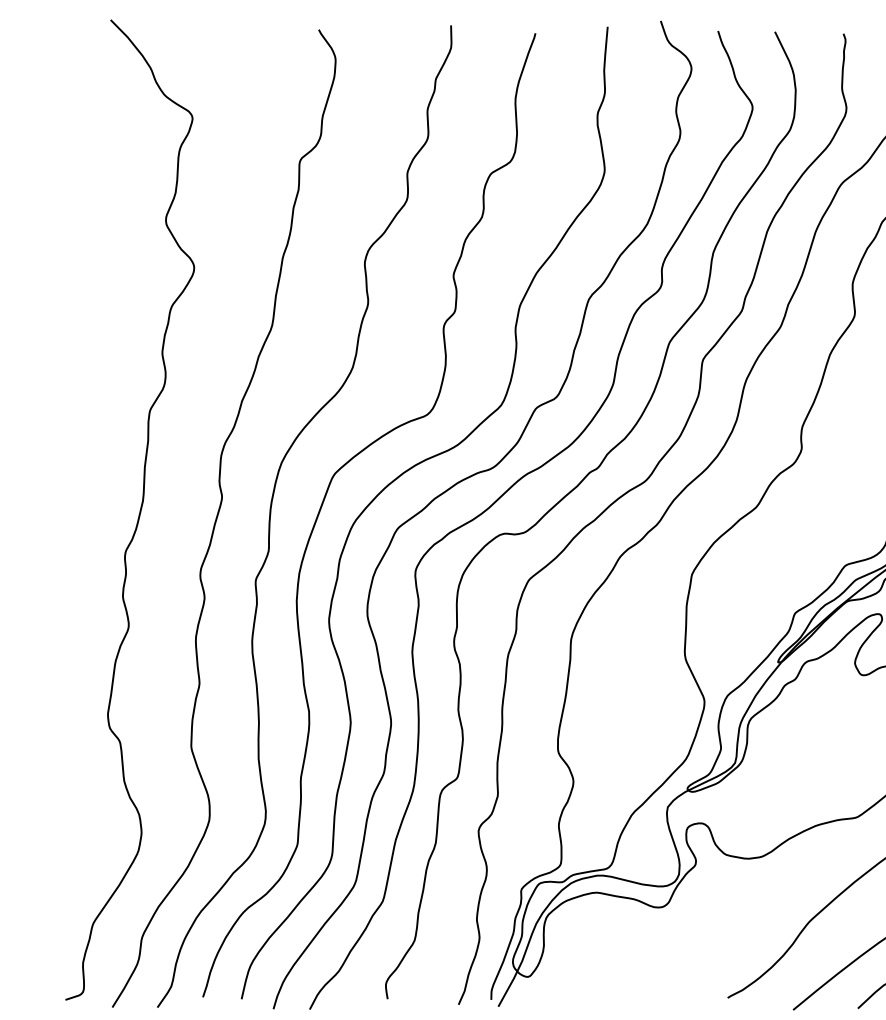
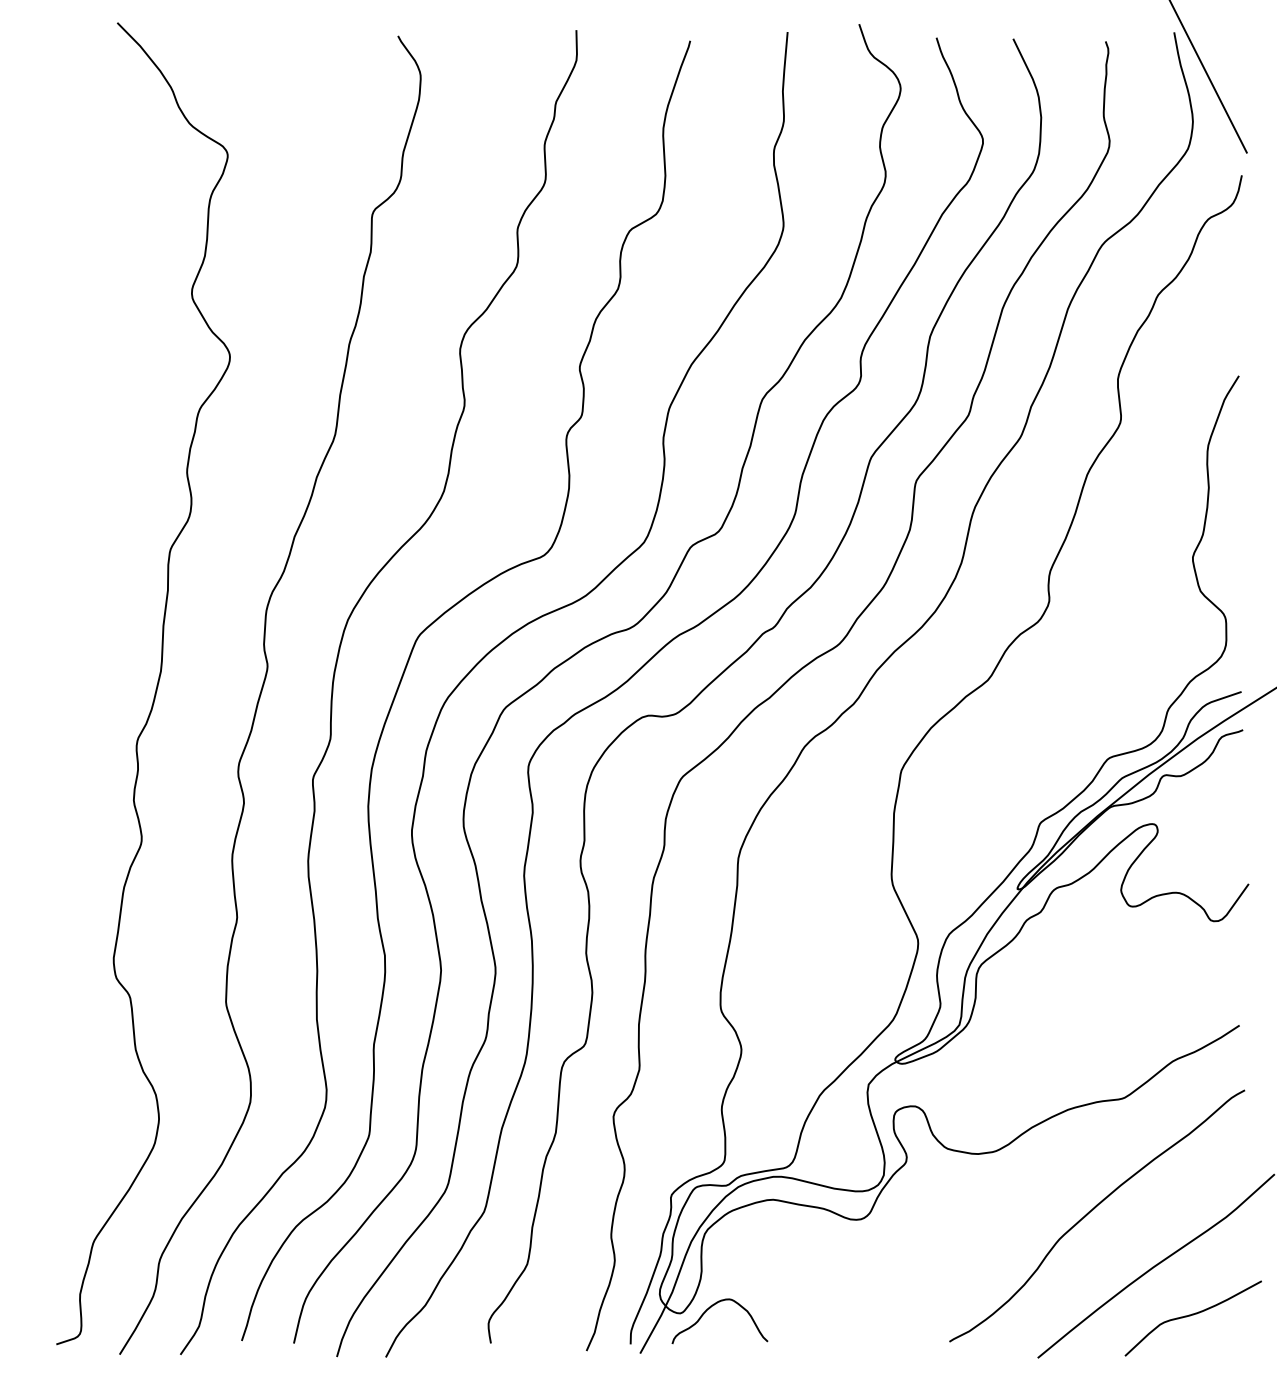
curve: (549, 974) -> (709, 1309), added

